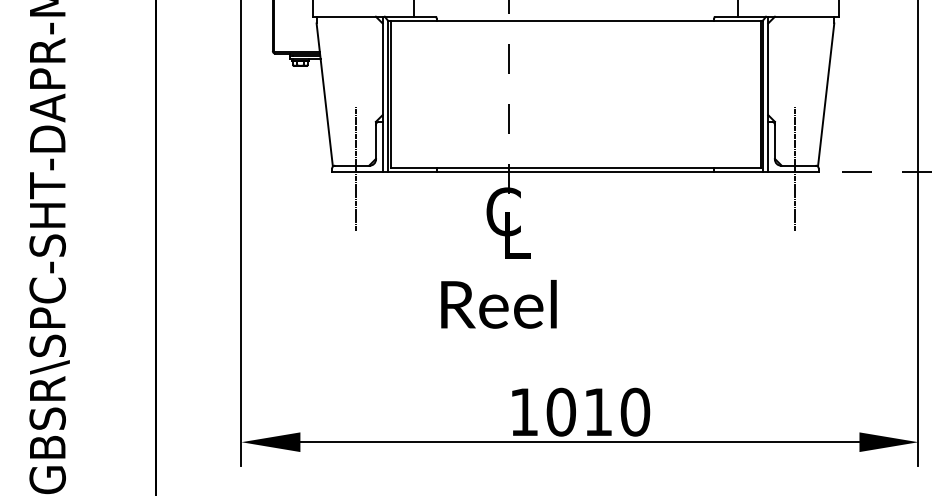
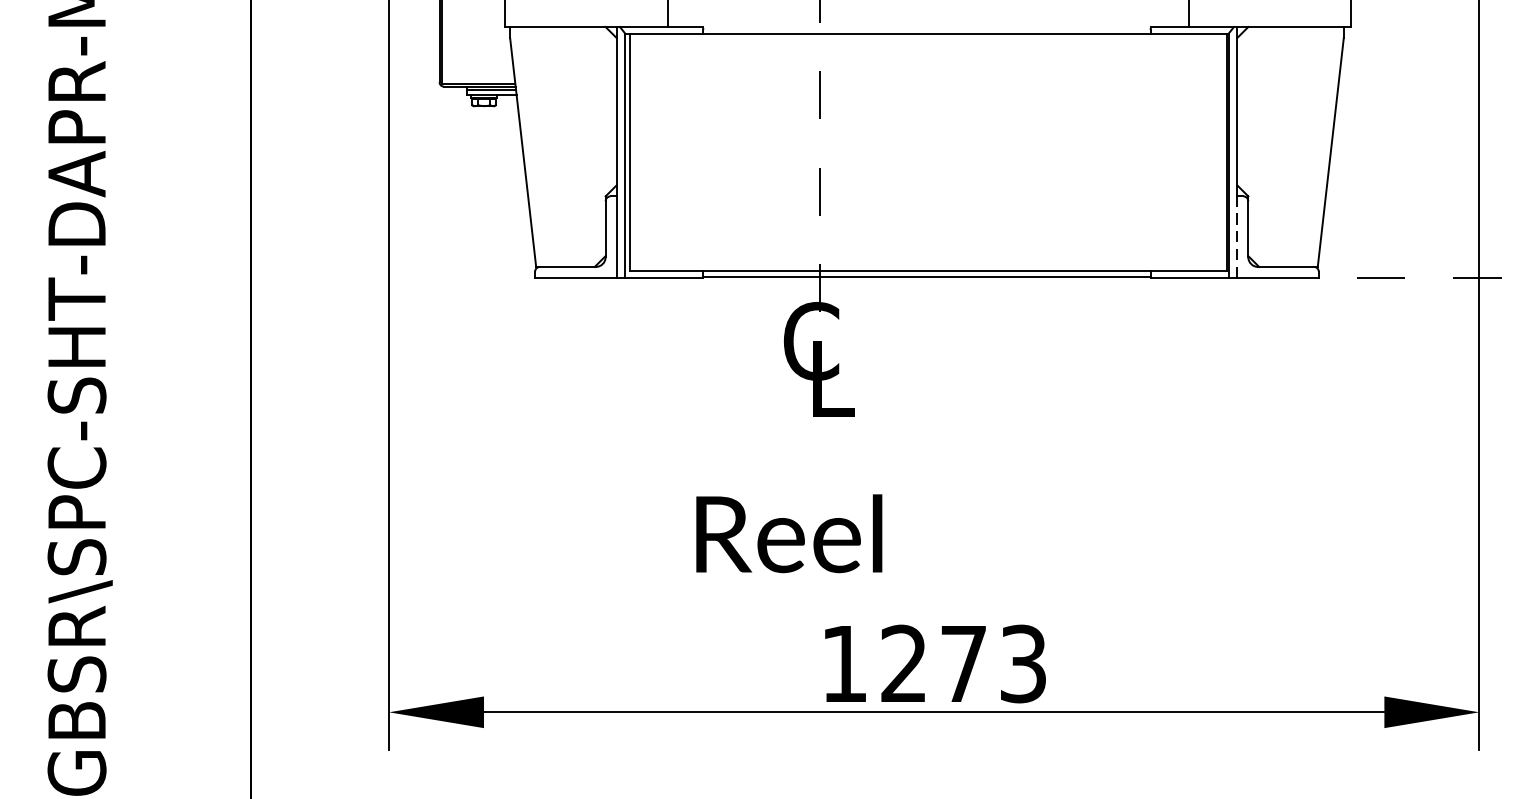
line: (768, 146) -> (1237, 236), solid -> dashed
line: (356, 168) -> (574, 271), removed
line: (794, 168) -> (1279, 271), removed
text: (498, 304) -> (788, 533), moved
text: (598, 411) -> (964, 662), 1010 -> 1273

